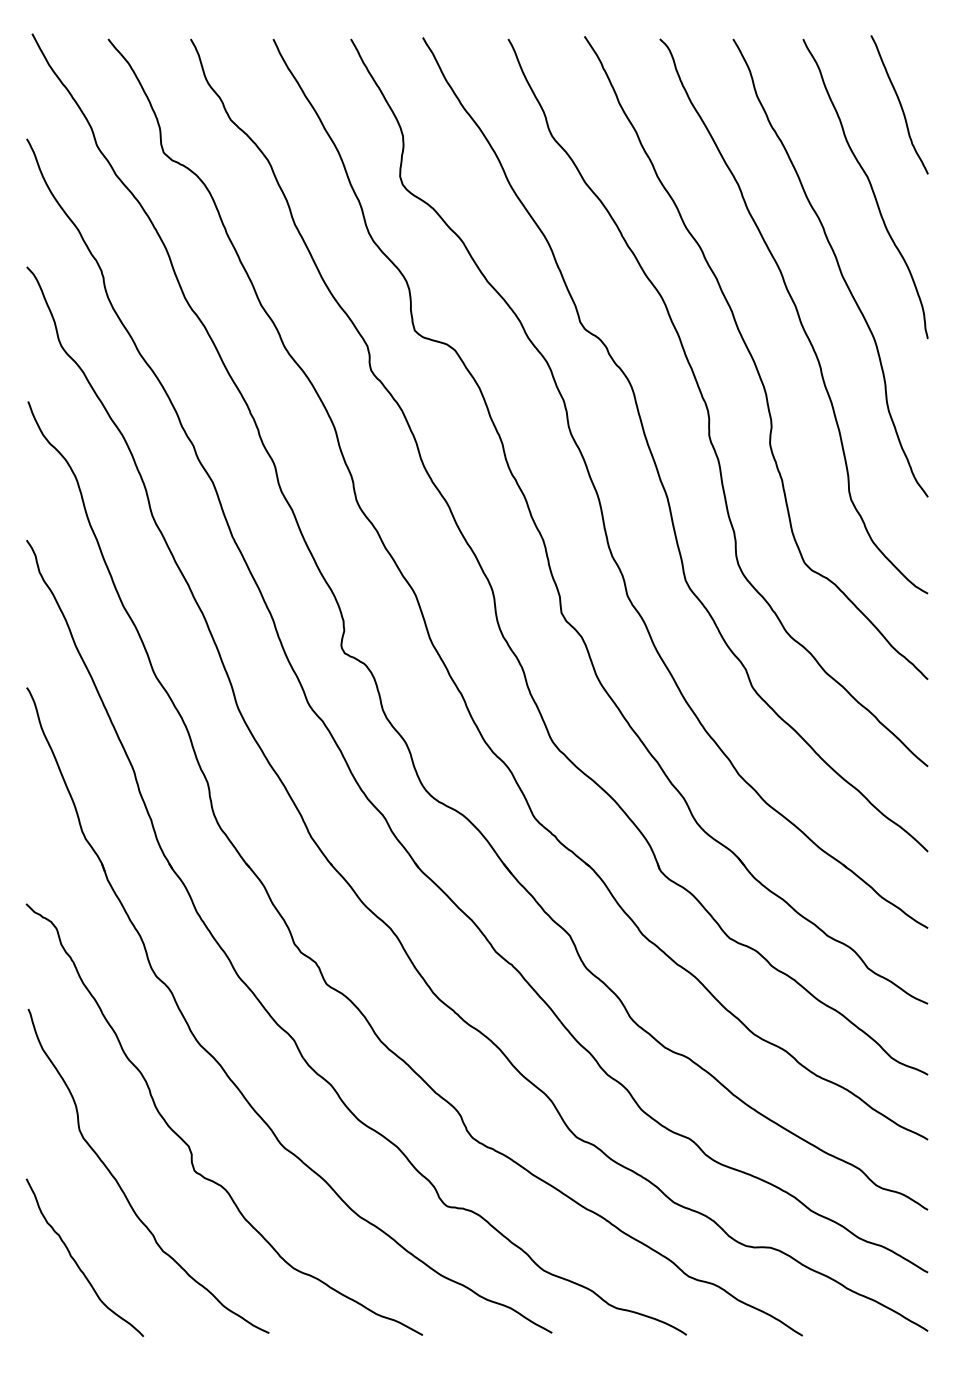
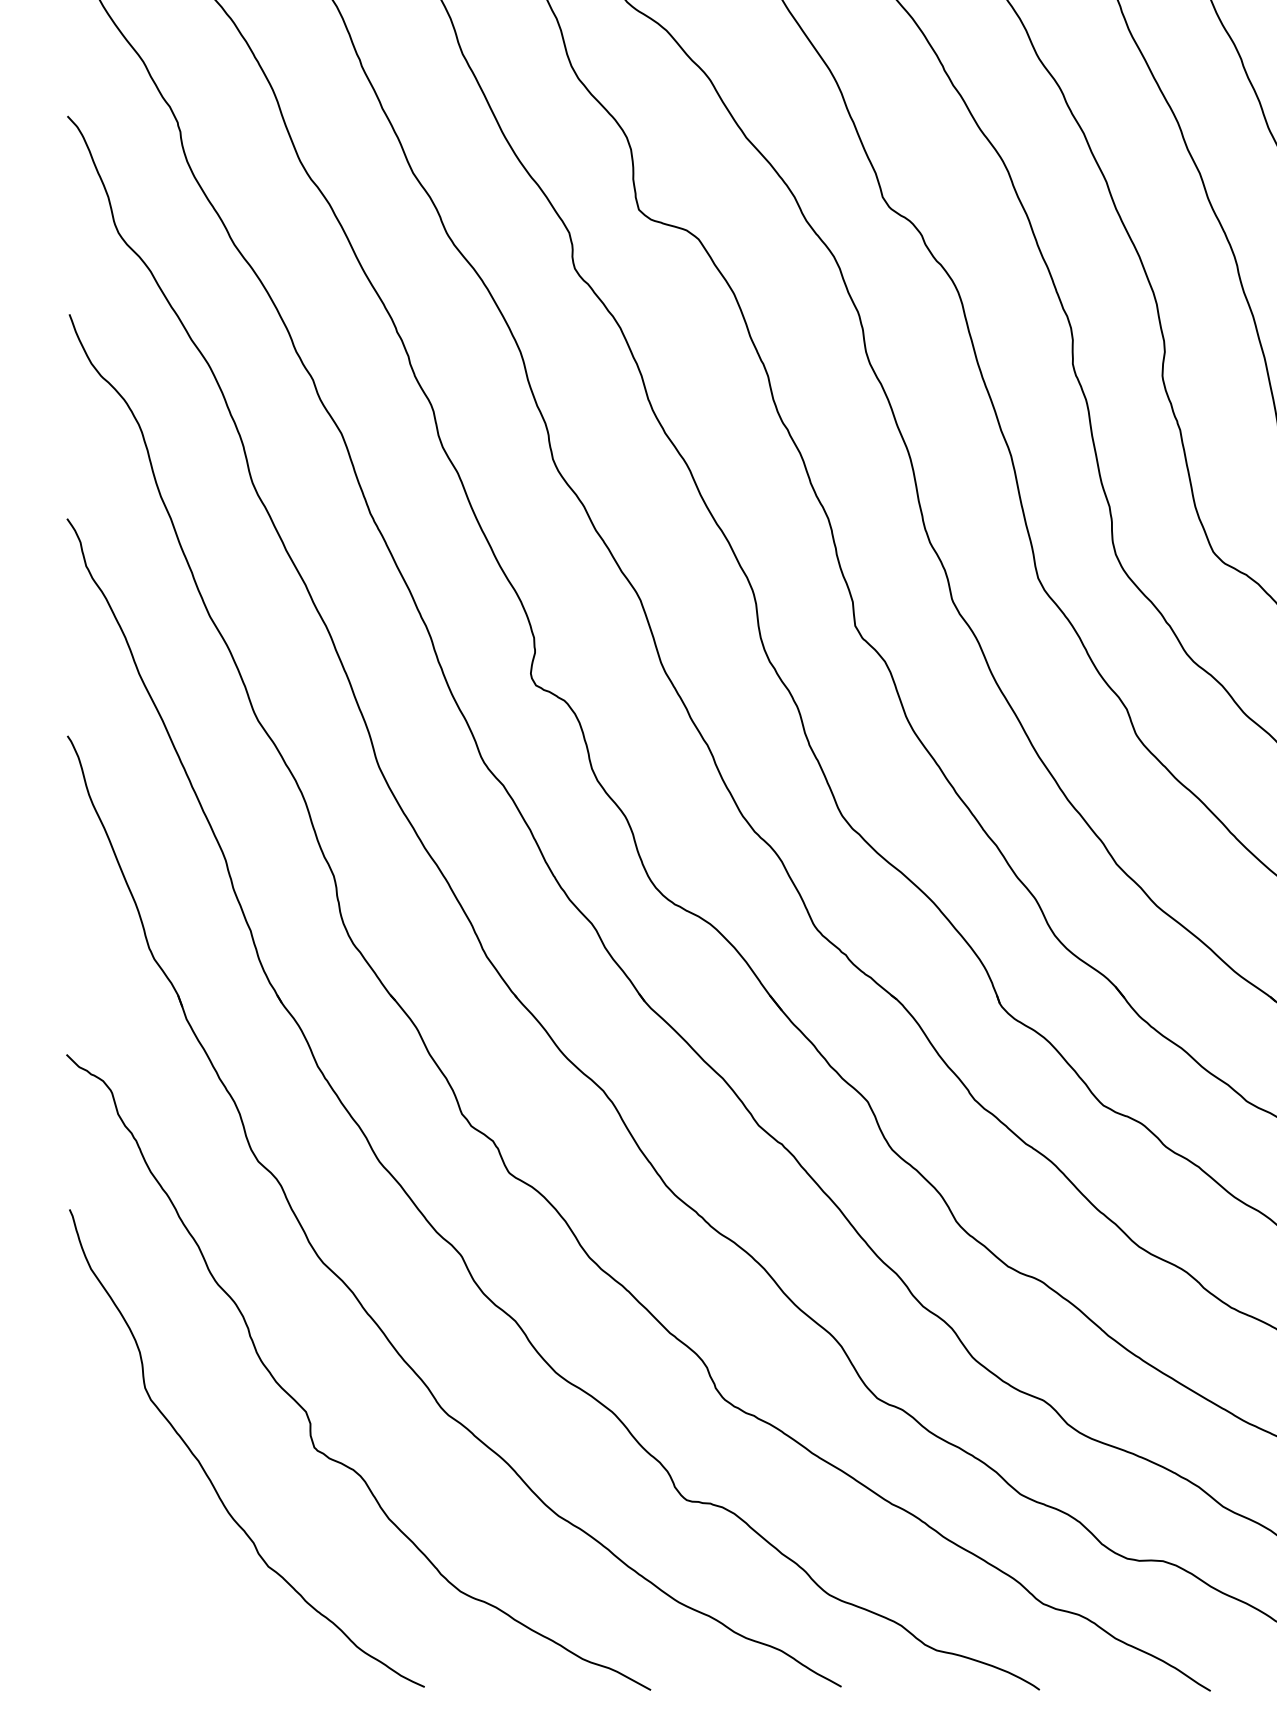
curve: (76, 1261) -> (140, 1581), removed

